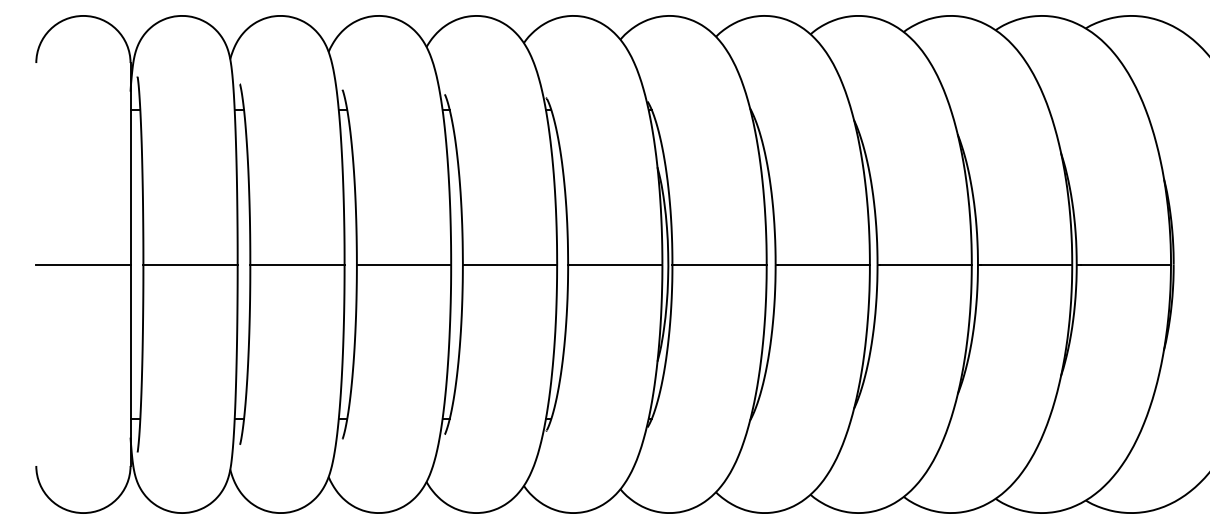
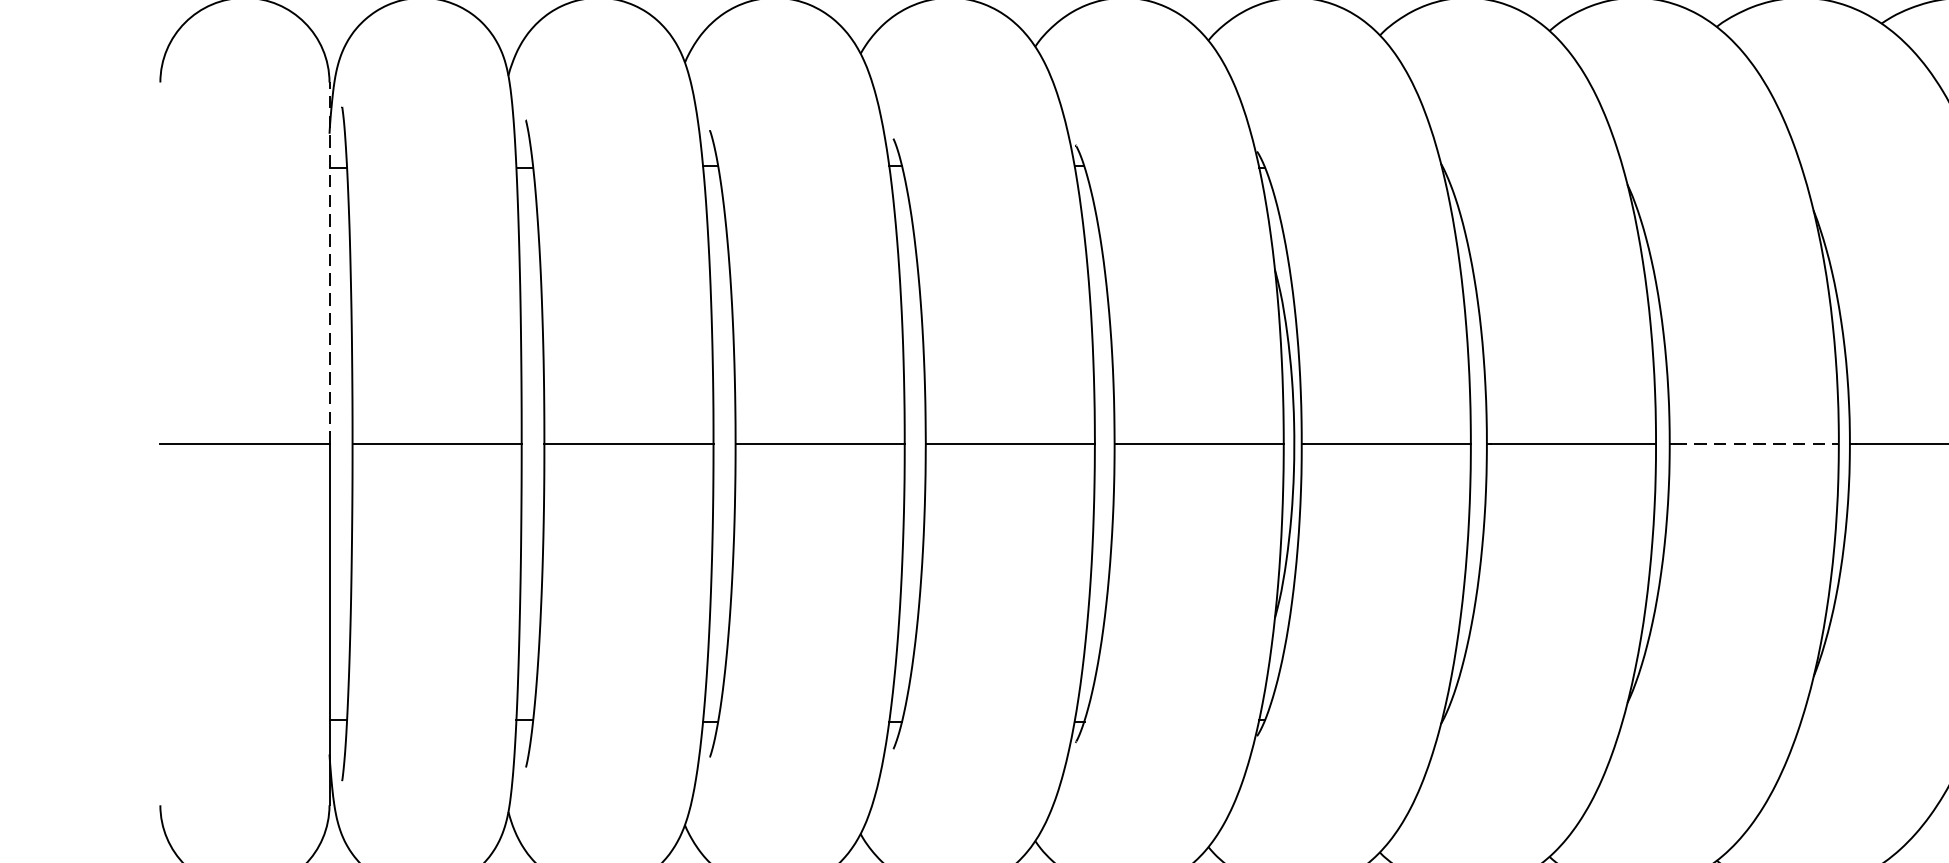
line: (130, 163) -> (329, 262), solid -> dashed
line: (925, 264) -> (1755, 443), solid -> dashed

